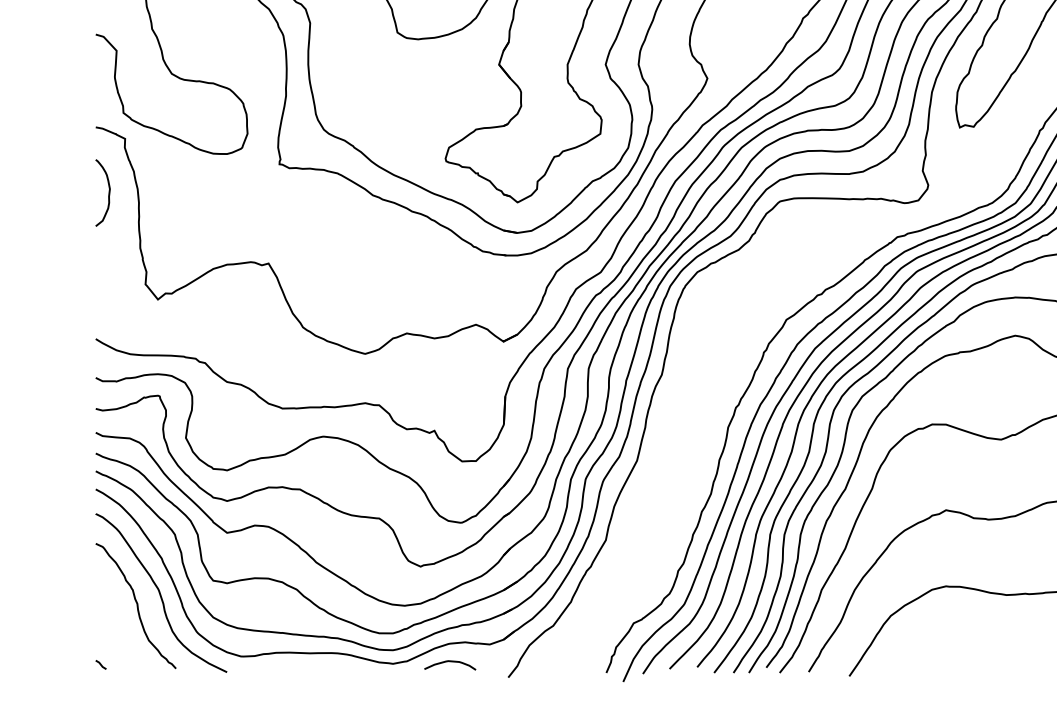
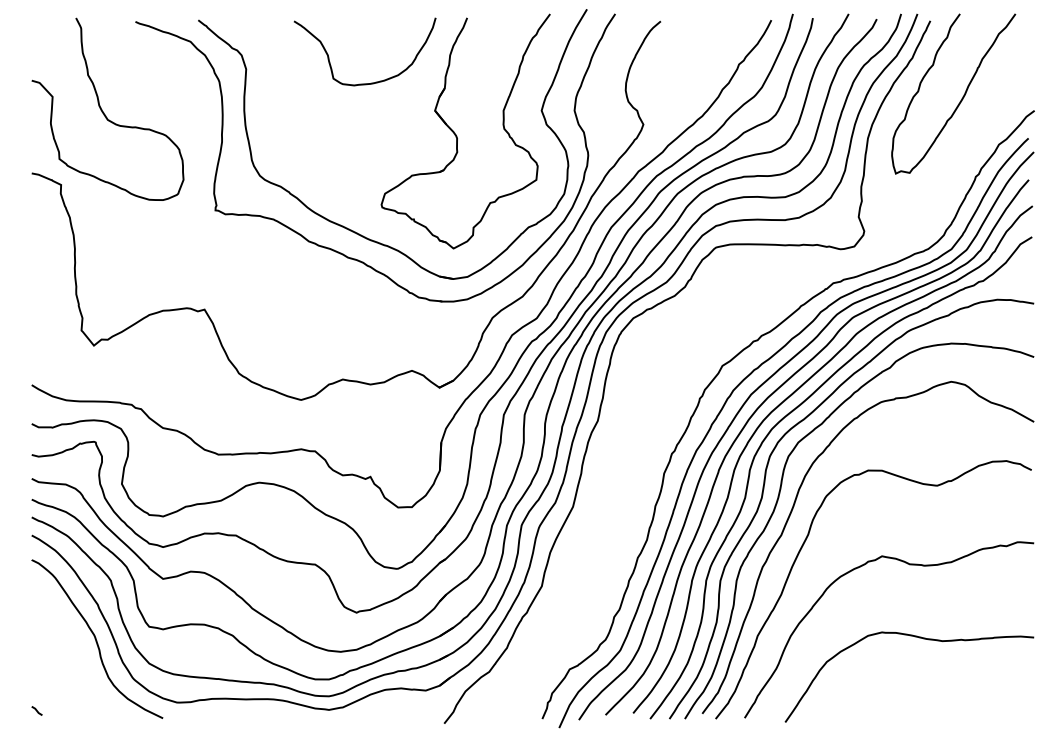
curve: (108, 192) -> (44, 238), removed
curve: (136, 606) -> (72, 652), removed
curve: (450, 662) -> (386, 708), removed

